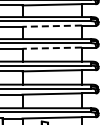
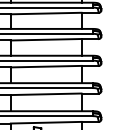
line: (52, 26) -> (46, 13), dashed -> solid
line: (52, 48) -> (46, 40), dashed -> solid

